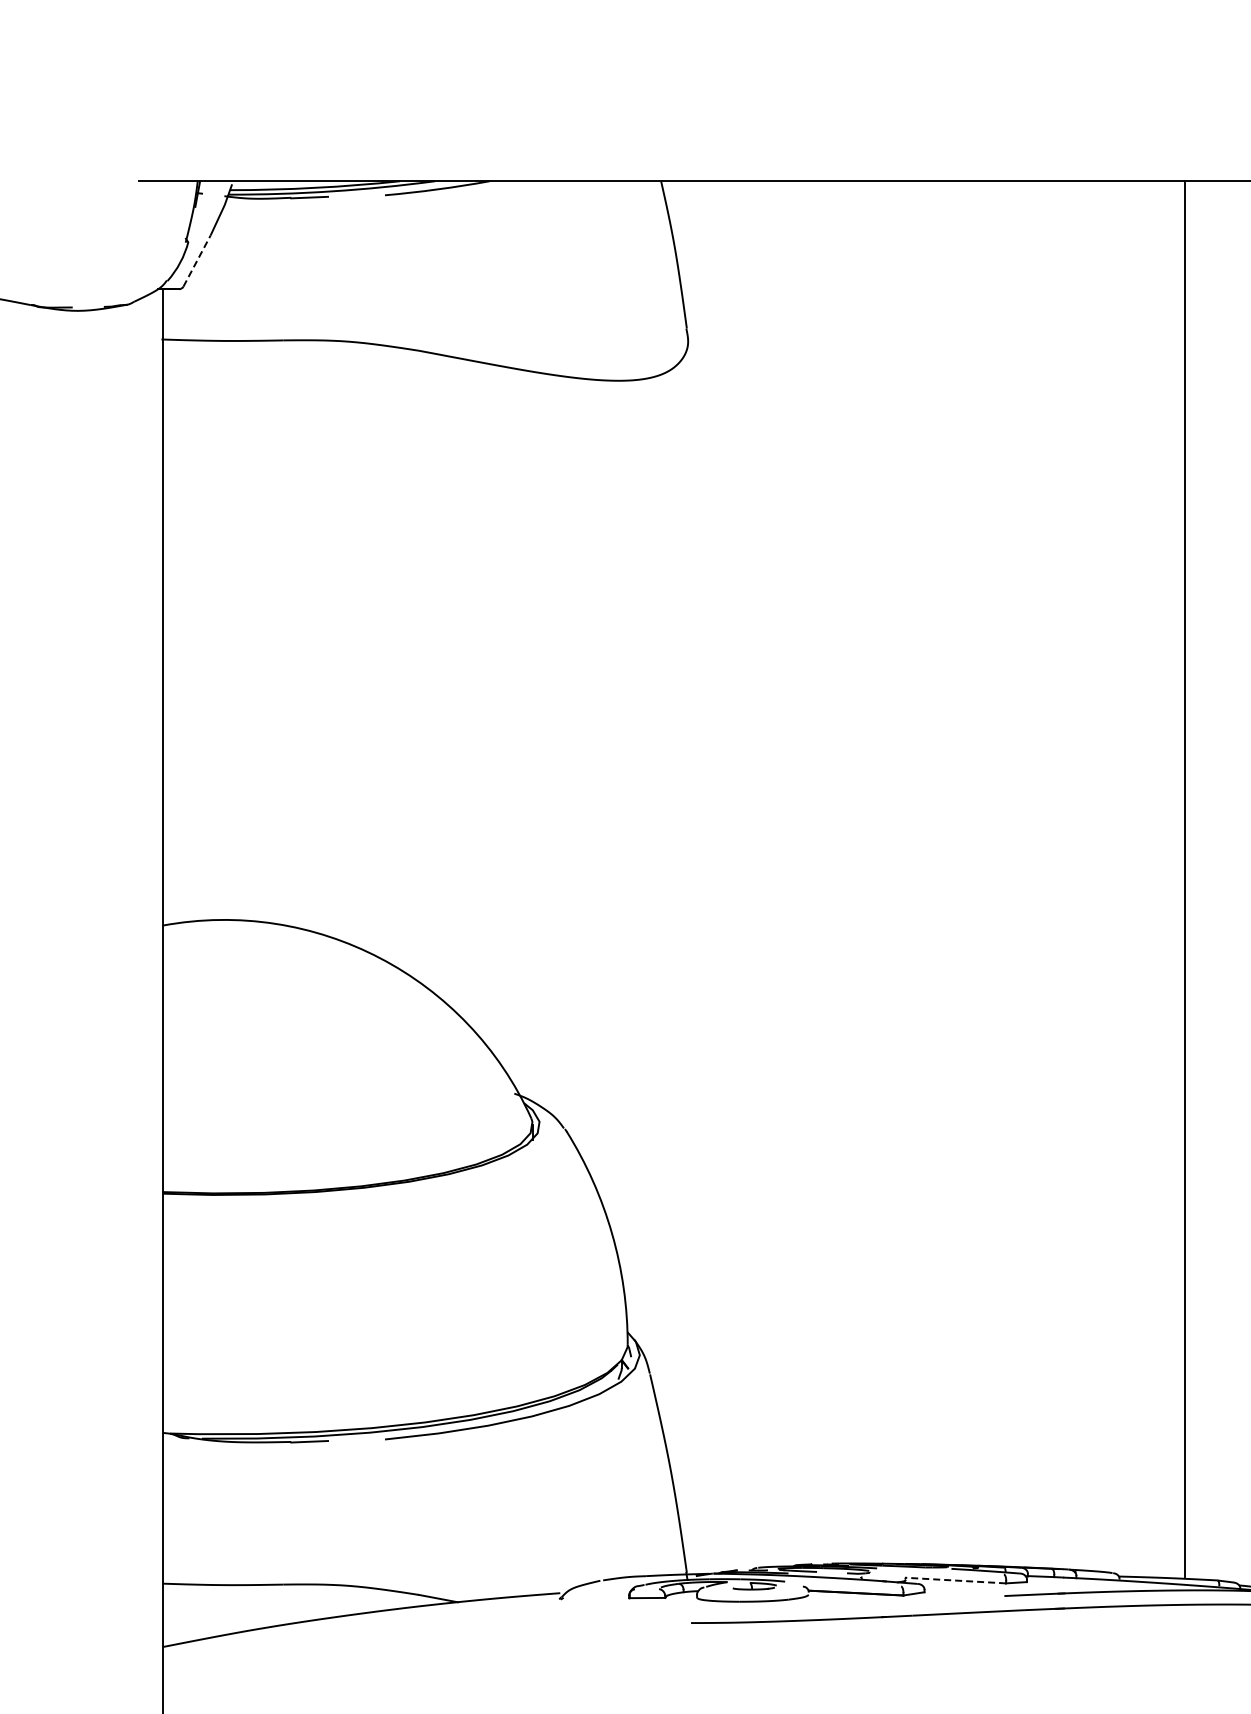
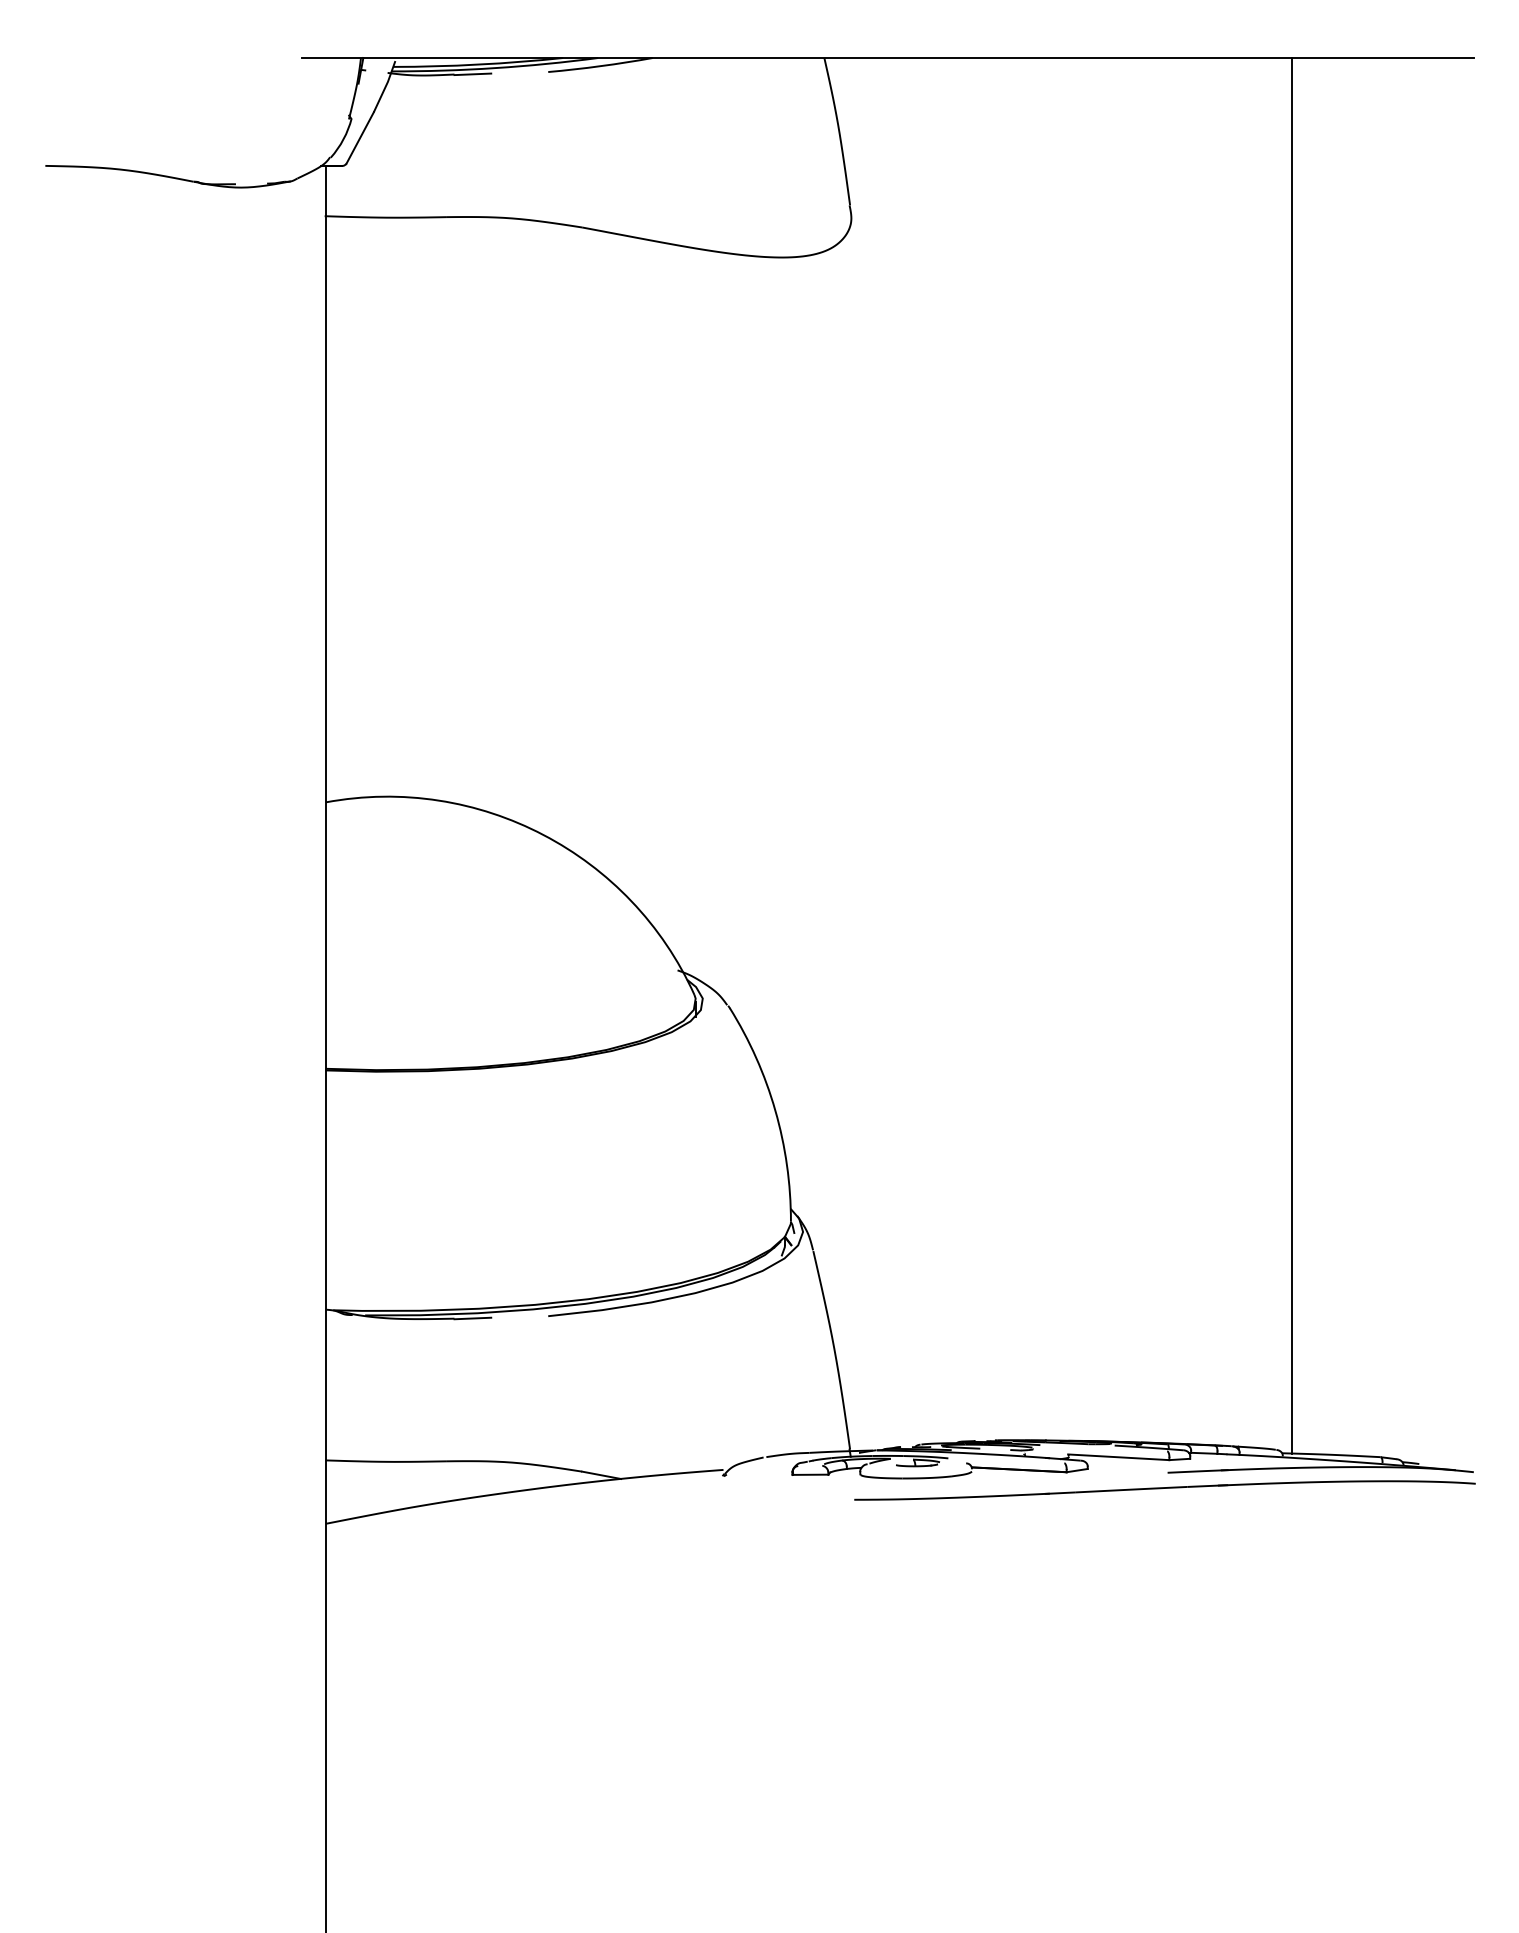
line: (197, 260) -> (360, 137), dashed -> solid
line: (1185, 878) -> (1291, 755), moved
line: (955, 1580) -> (1118, 1457), dashed -> solid

